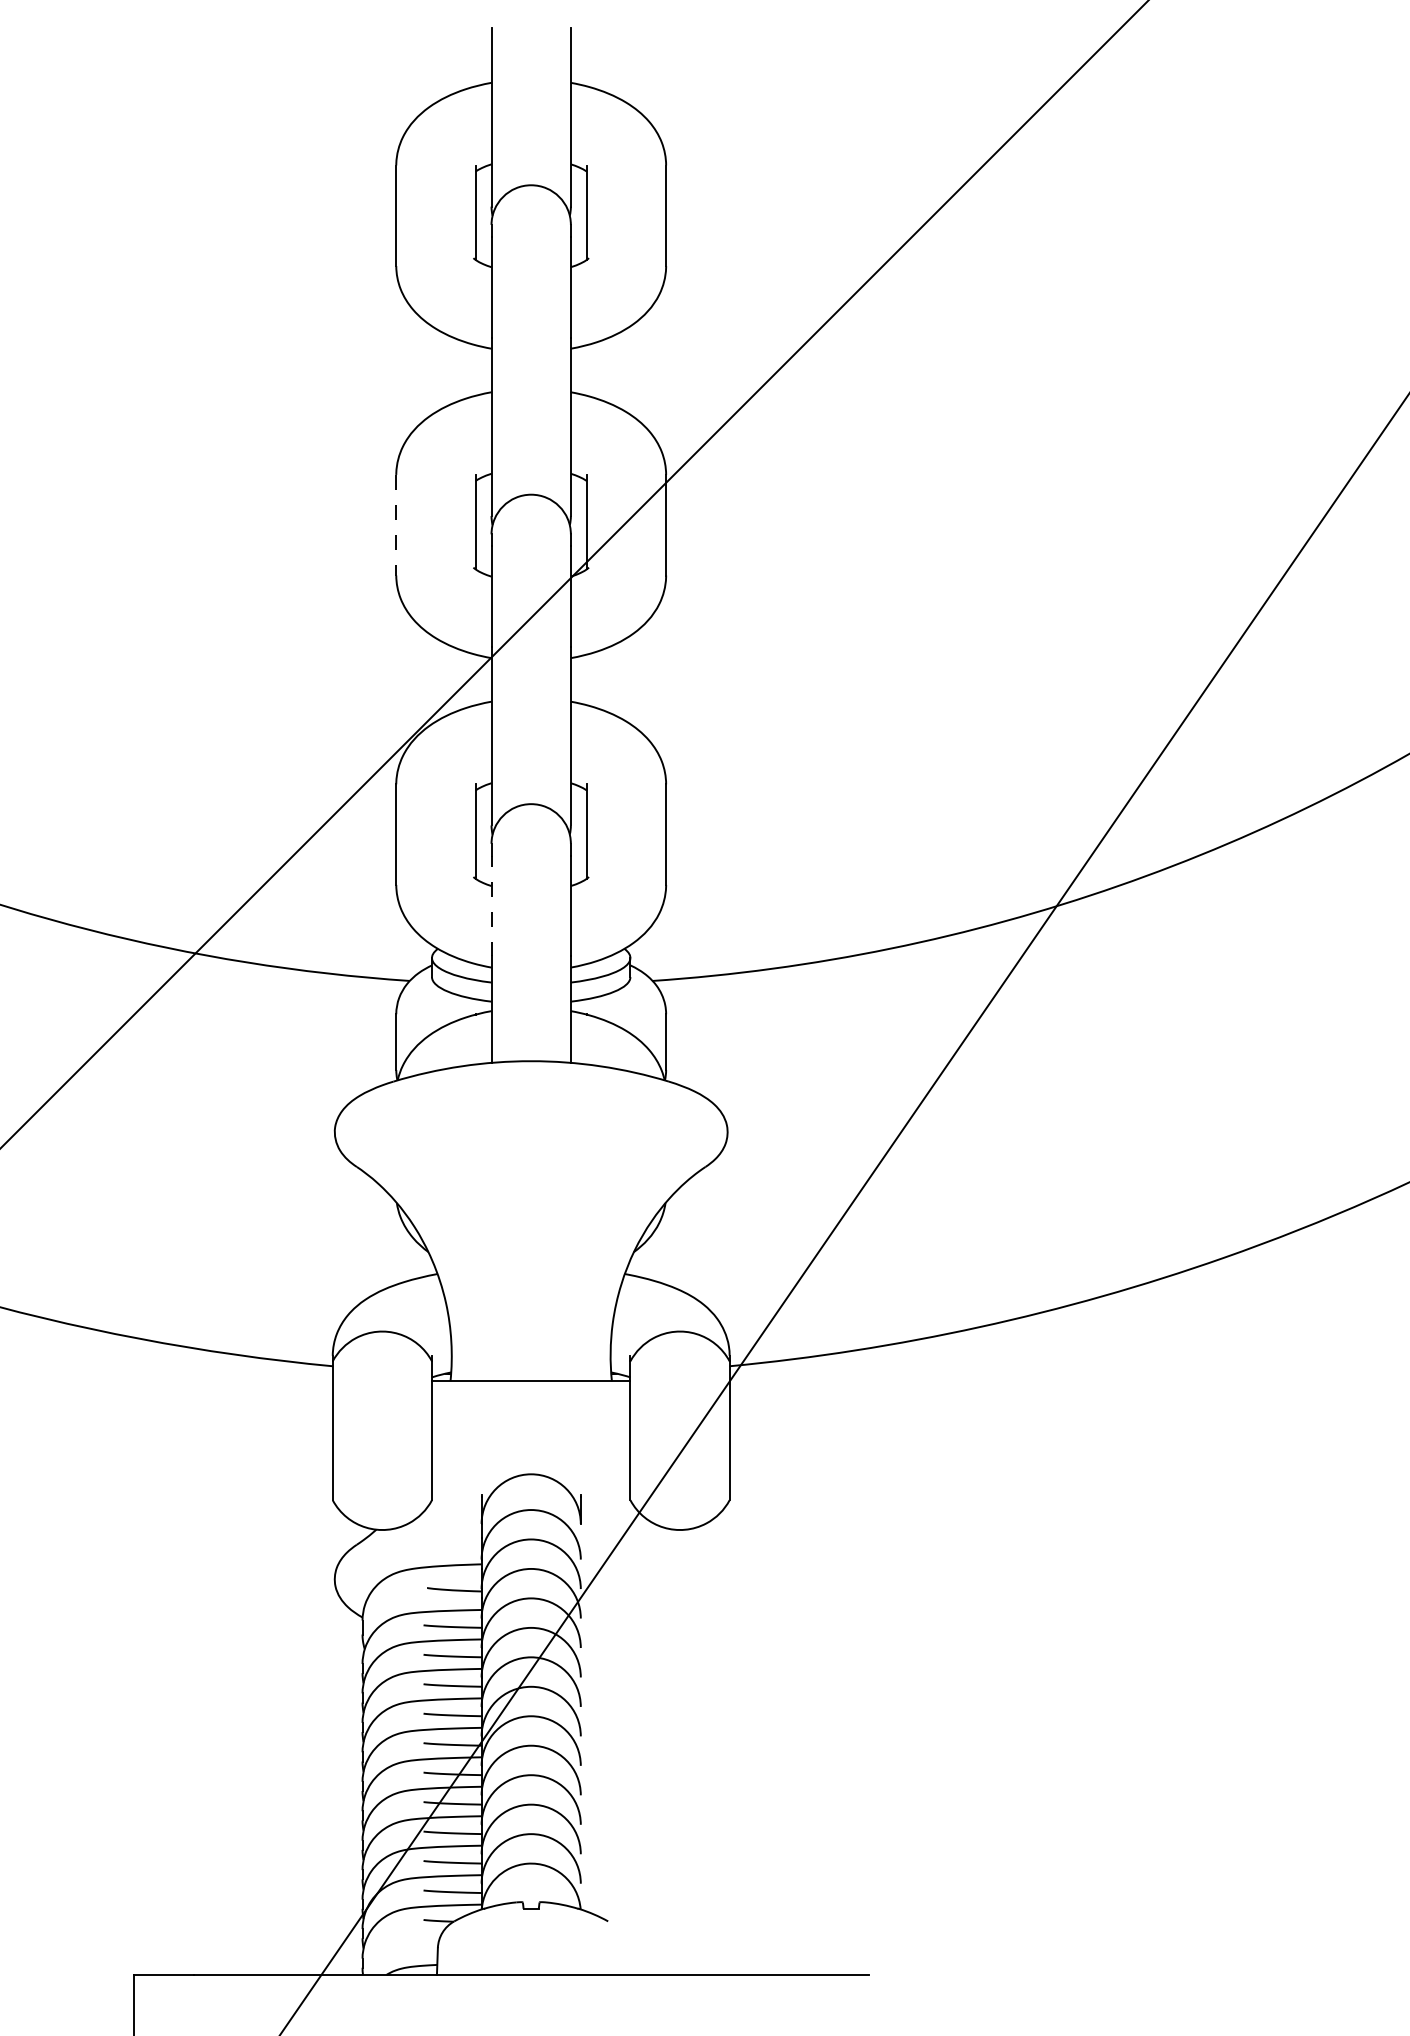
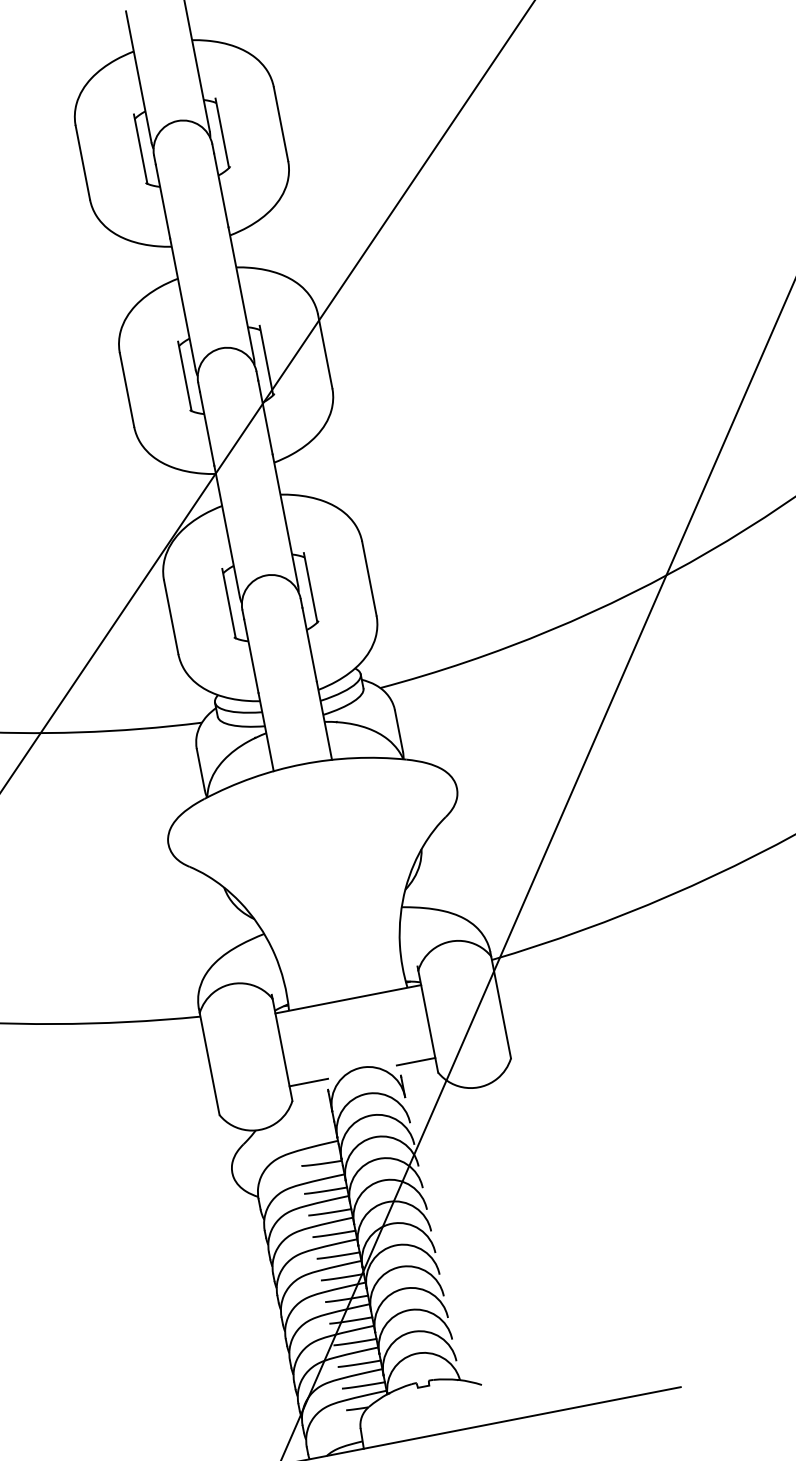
line: (396, 525) -> (127, 390), dashed -> solid
line: (491, 905) -> (251, 655), dashed -> solid
line: (457, 1480) -> (308, 1082), added
line: (604, 1480) -> (416, 1061), added

